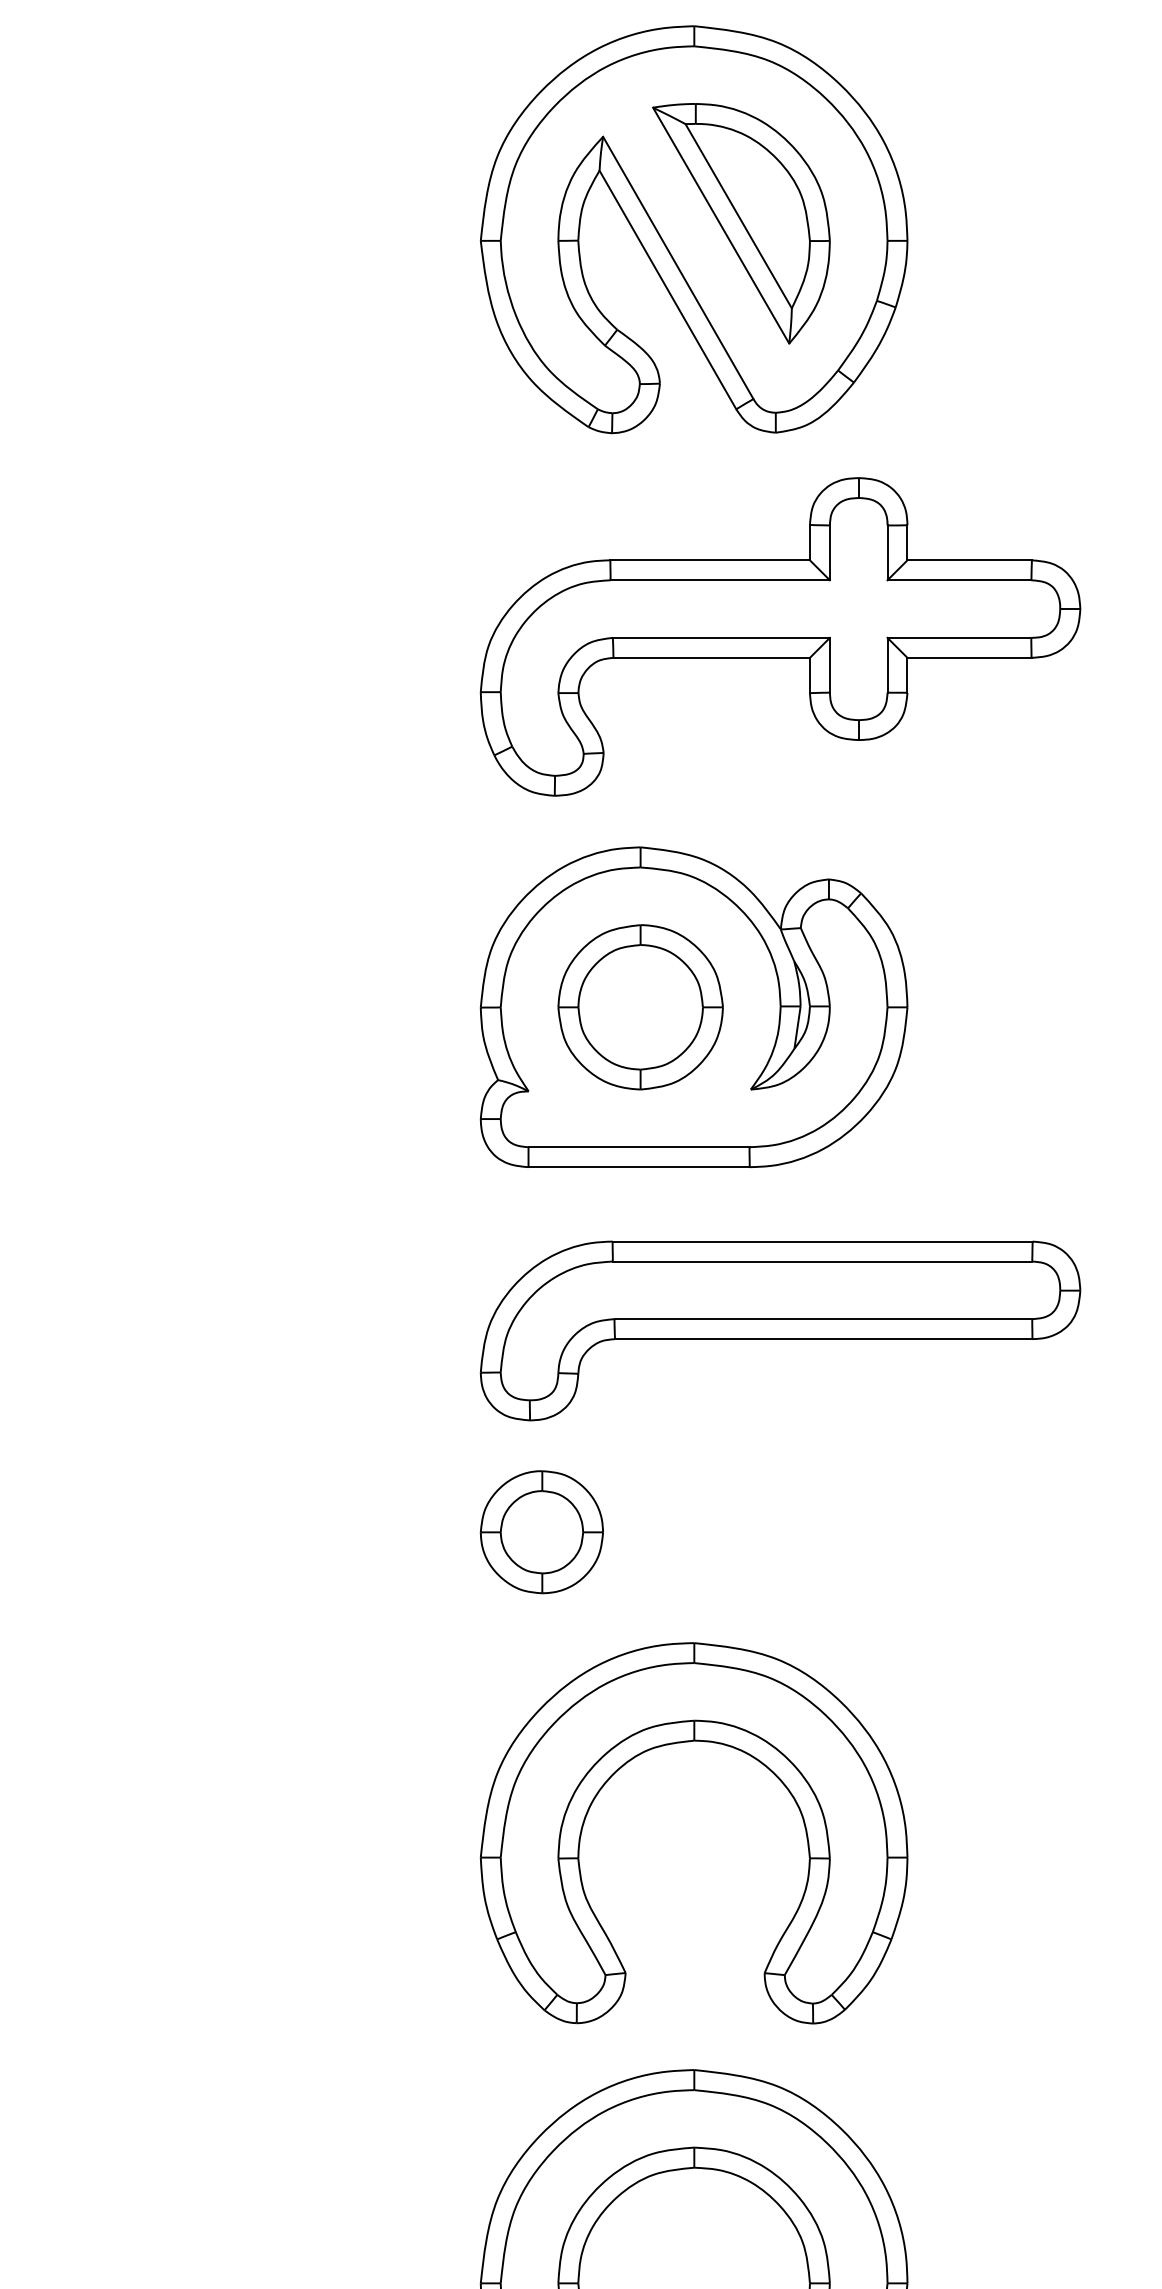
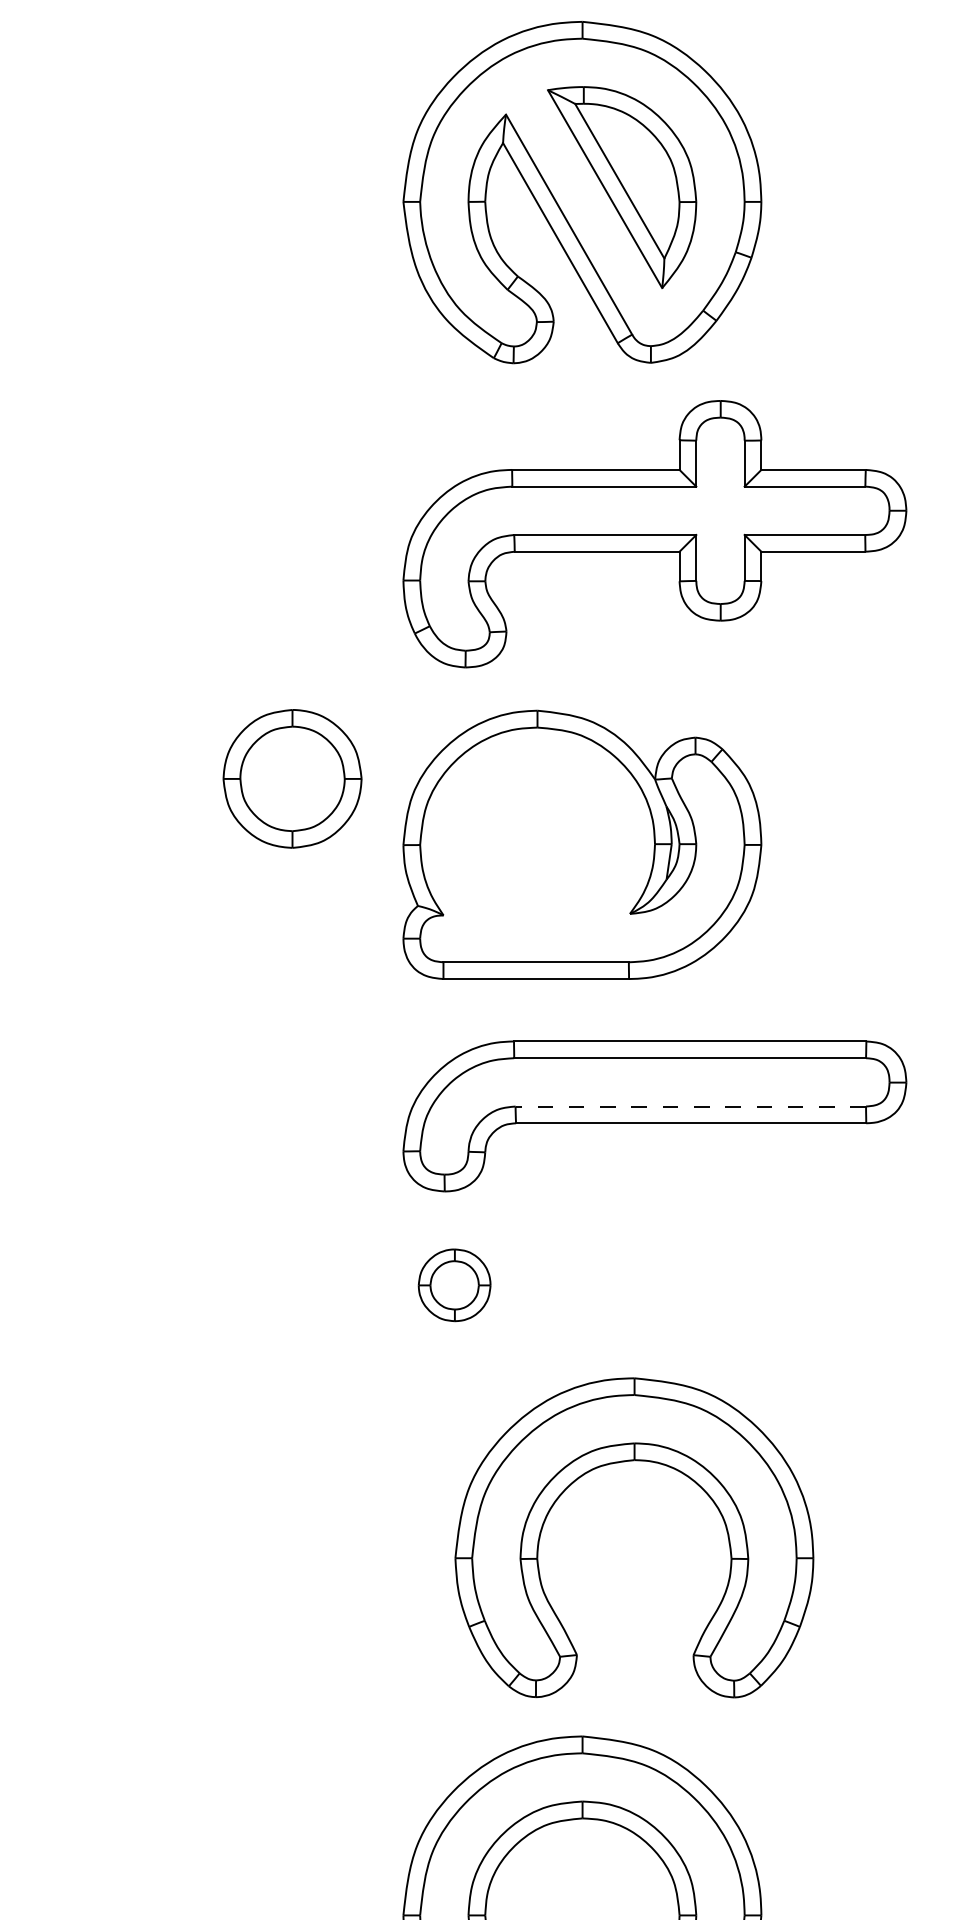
part: (640, 1006) -> (292, 778), moved
line: (822, 1319) -> (690, 1106), solid -> dashed
part: (541, 1532) -> (454, 1285), size x0.7
part: (682, 1743) -> (624, 1462), moved

